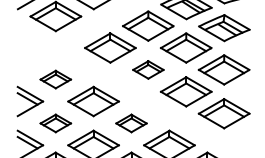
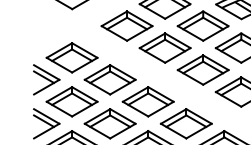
part: (148, 69) -> (165, 47), size x1.67
part: (55, 79) -> (71, 57), size x1.67
part: (55, 123) -> (71, 101), size x1.67
part: (131, 123) -> (148, 101), size x1.67

